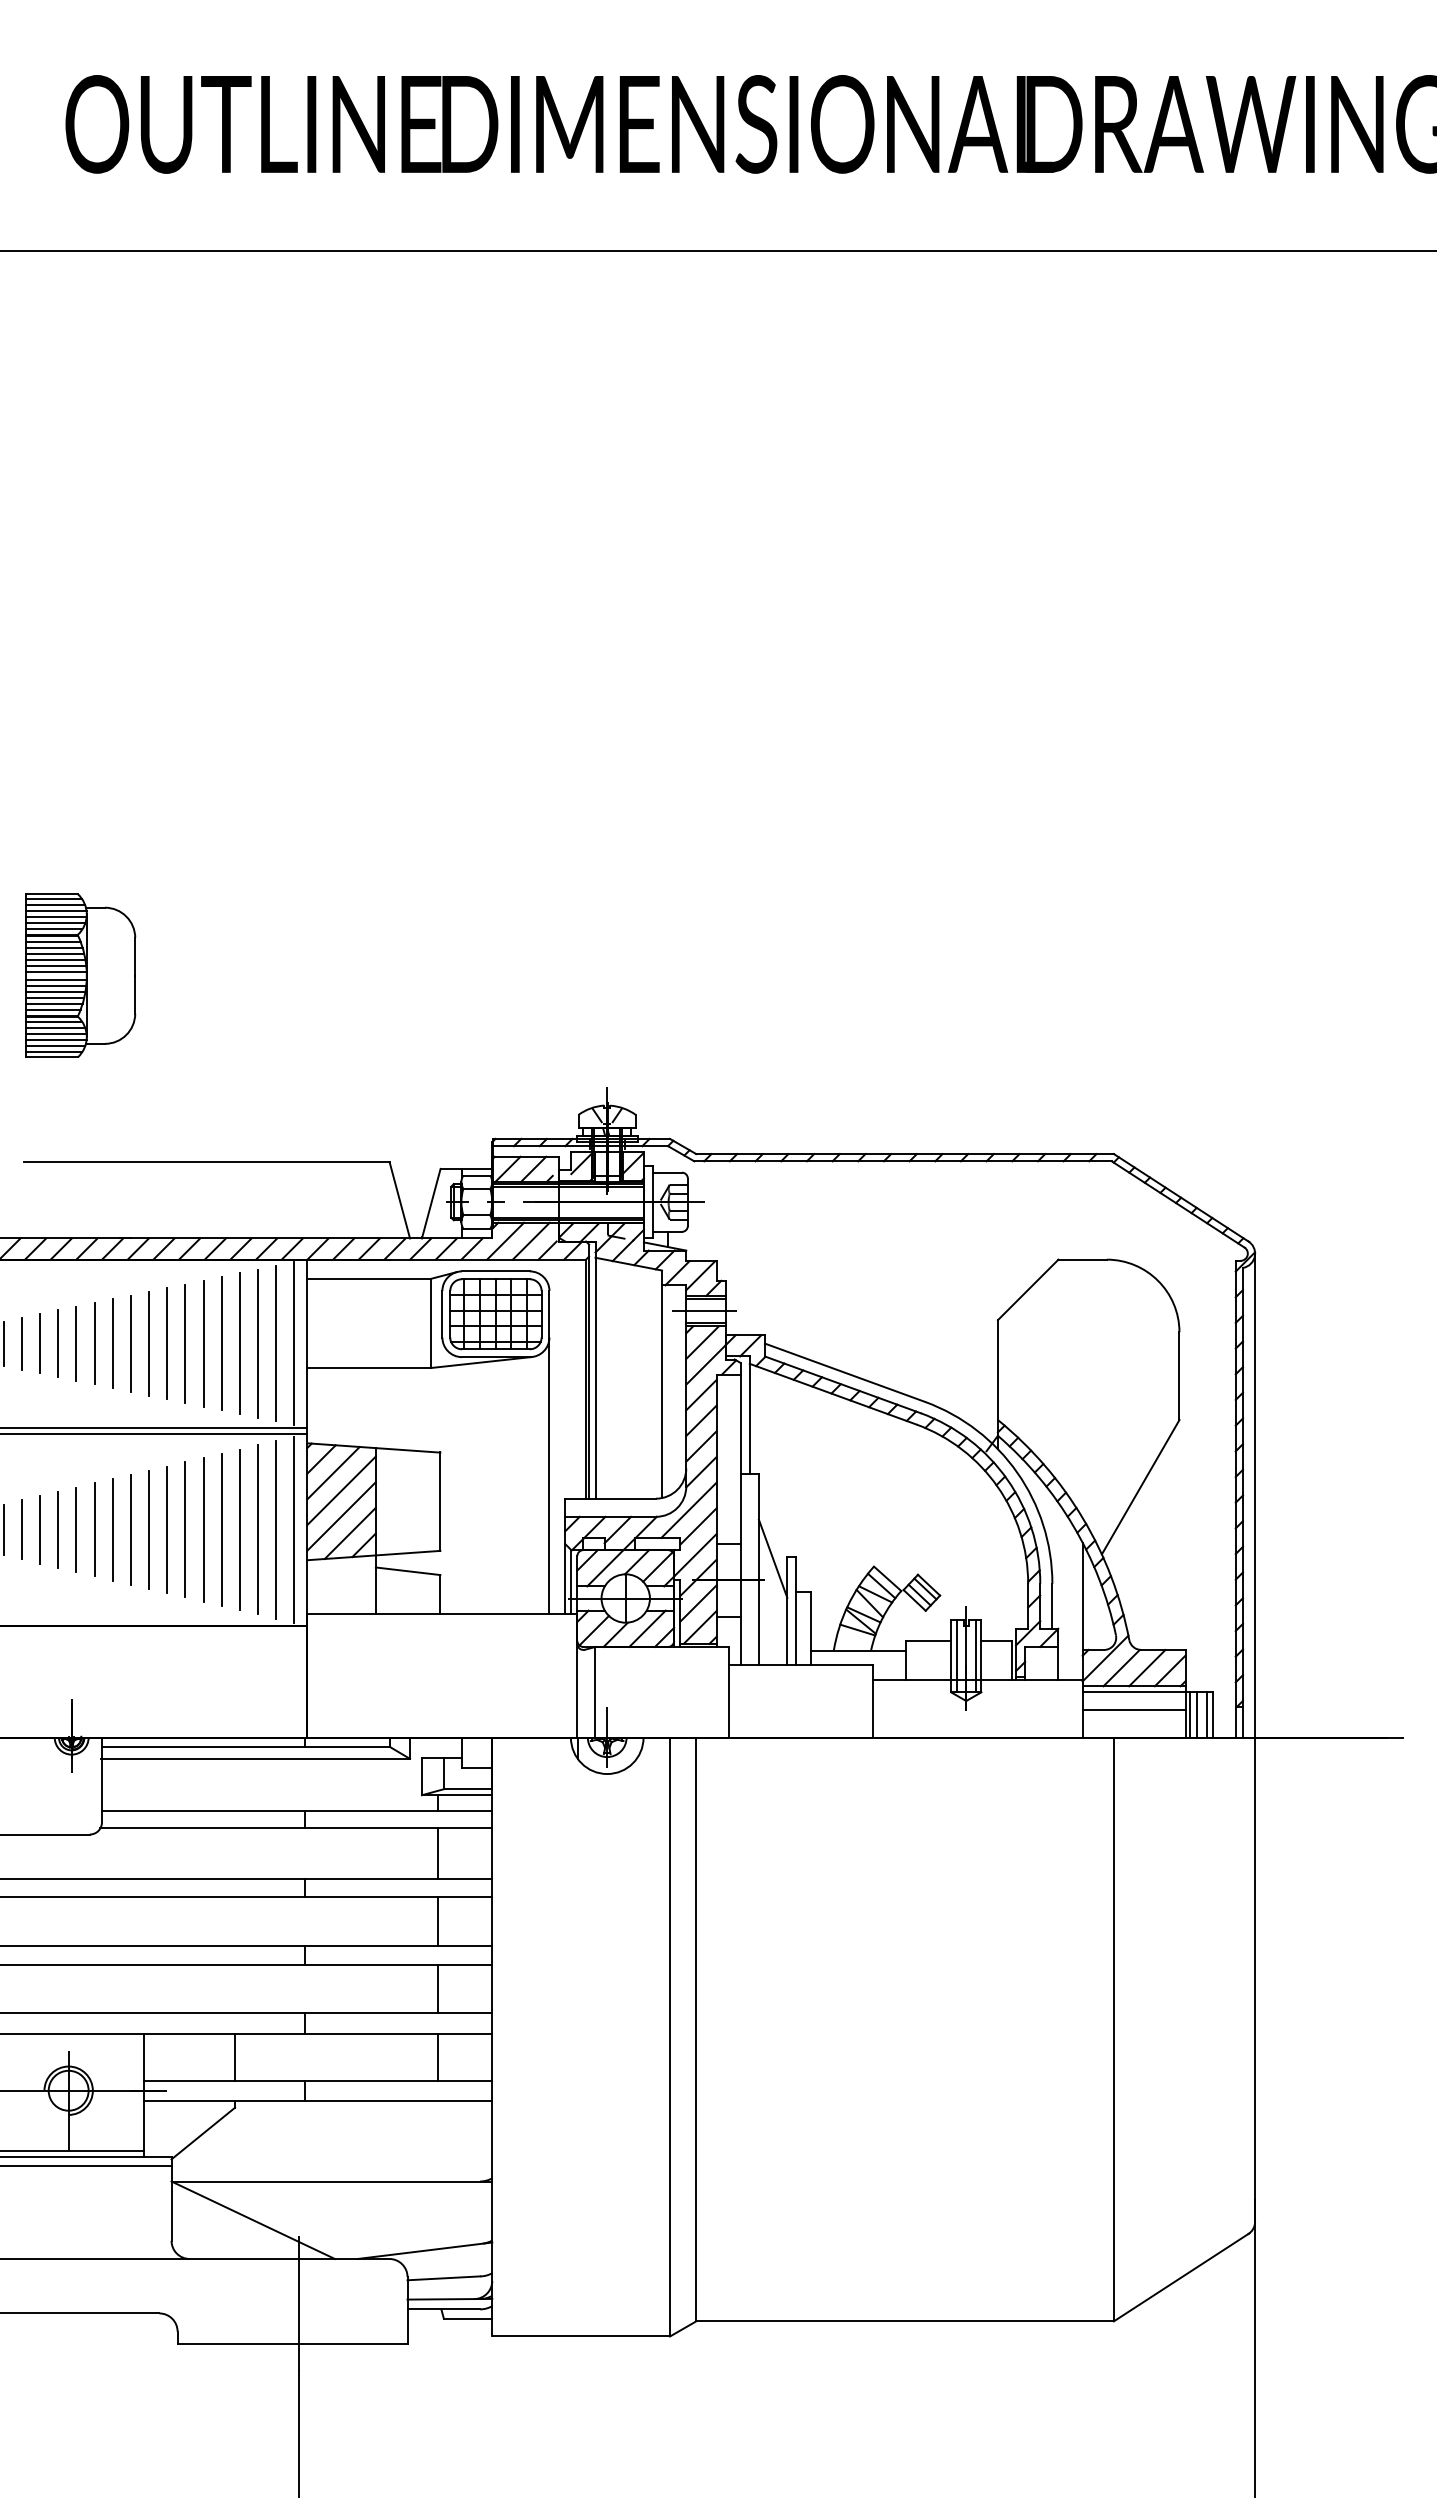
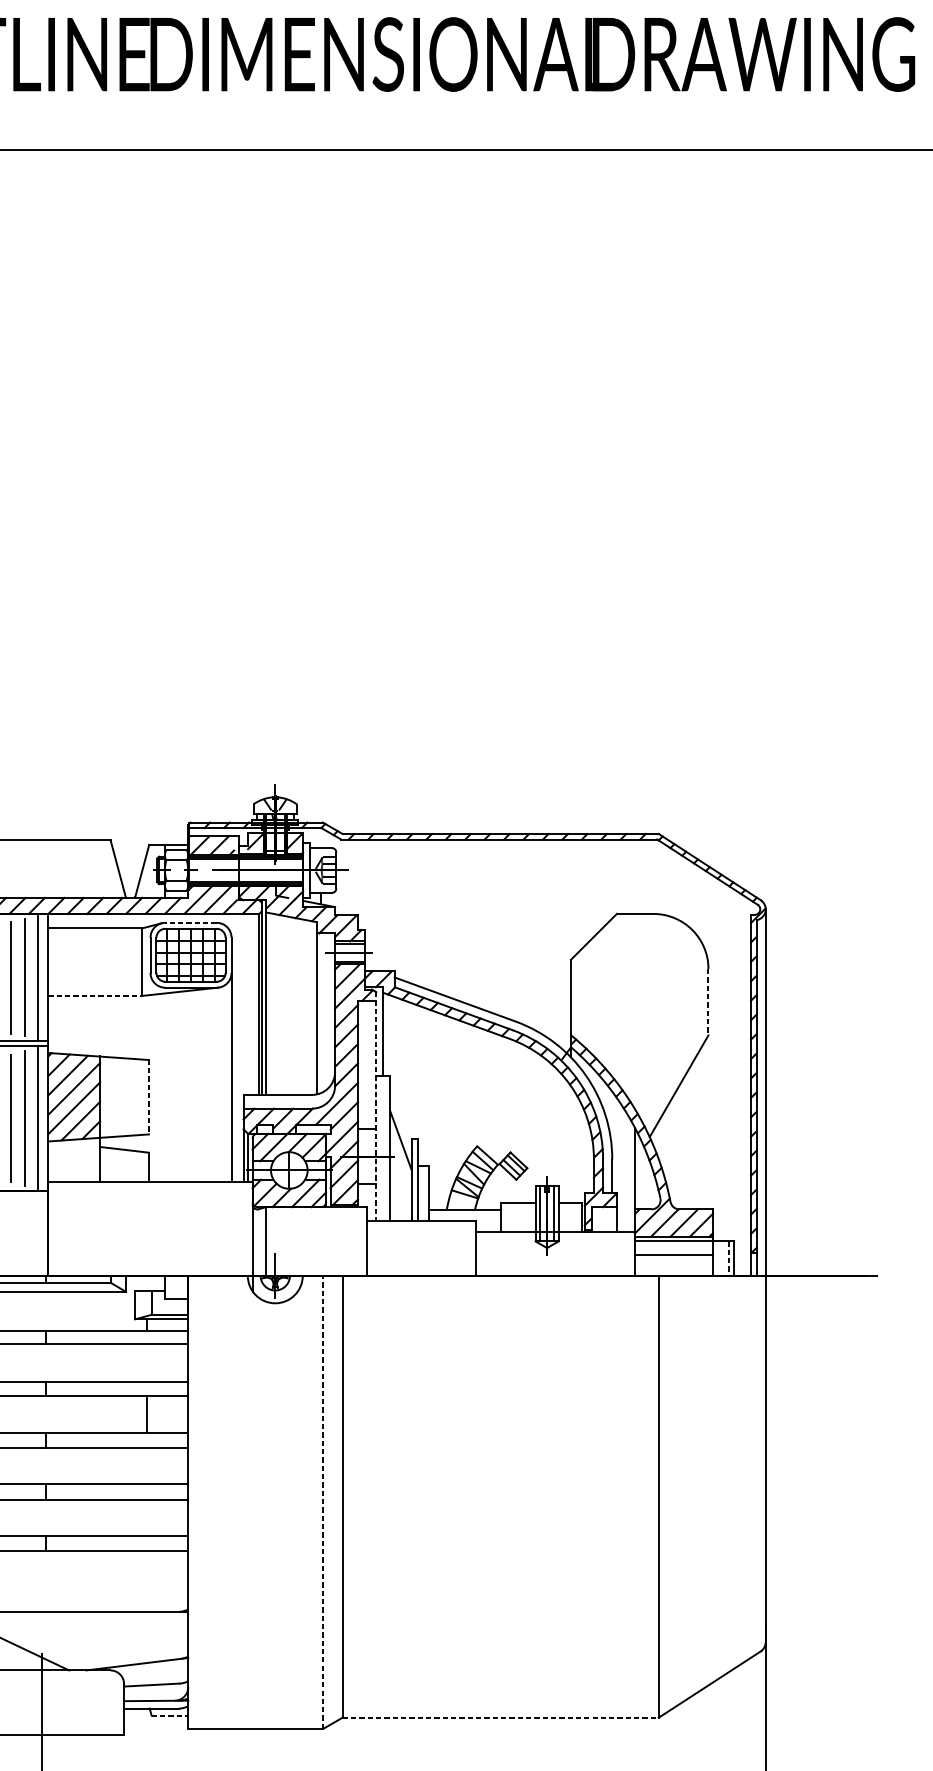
line: (495, 1271) -> (190, 922), solid -> dashed
line: (369, 1367) -> (95, 995), solid -> dashed
line: (1179, 1376) -> (708, 1002), solid -> dashed
line: (440, 1501) -> (149, 1097), solid -> dashed
line: (740, 1514) -> (376, 1106), solid -> dashed
line: (1190, 1714) -> (716, 1258), removed
line: (1197, 1714) -> (722, 1258), removed
line: (1206, 1715) -> (728, 1259), solid -> dashed
line: (437, 1853) -> (146, 1363), removed
line: (437, 1988) -> (146, 1465), removed
line: (670, 2036) -> (323, 1502), solid -> dashed
line: (437, 2056) -> (146, 1517), removed
line: (468, 2318) -> (170, 1715), solid -> dashed
line: (905, 2321) -> (501, 1717), solid -> dashed

